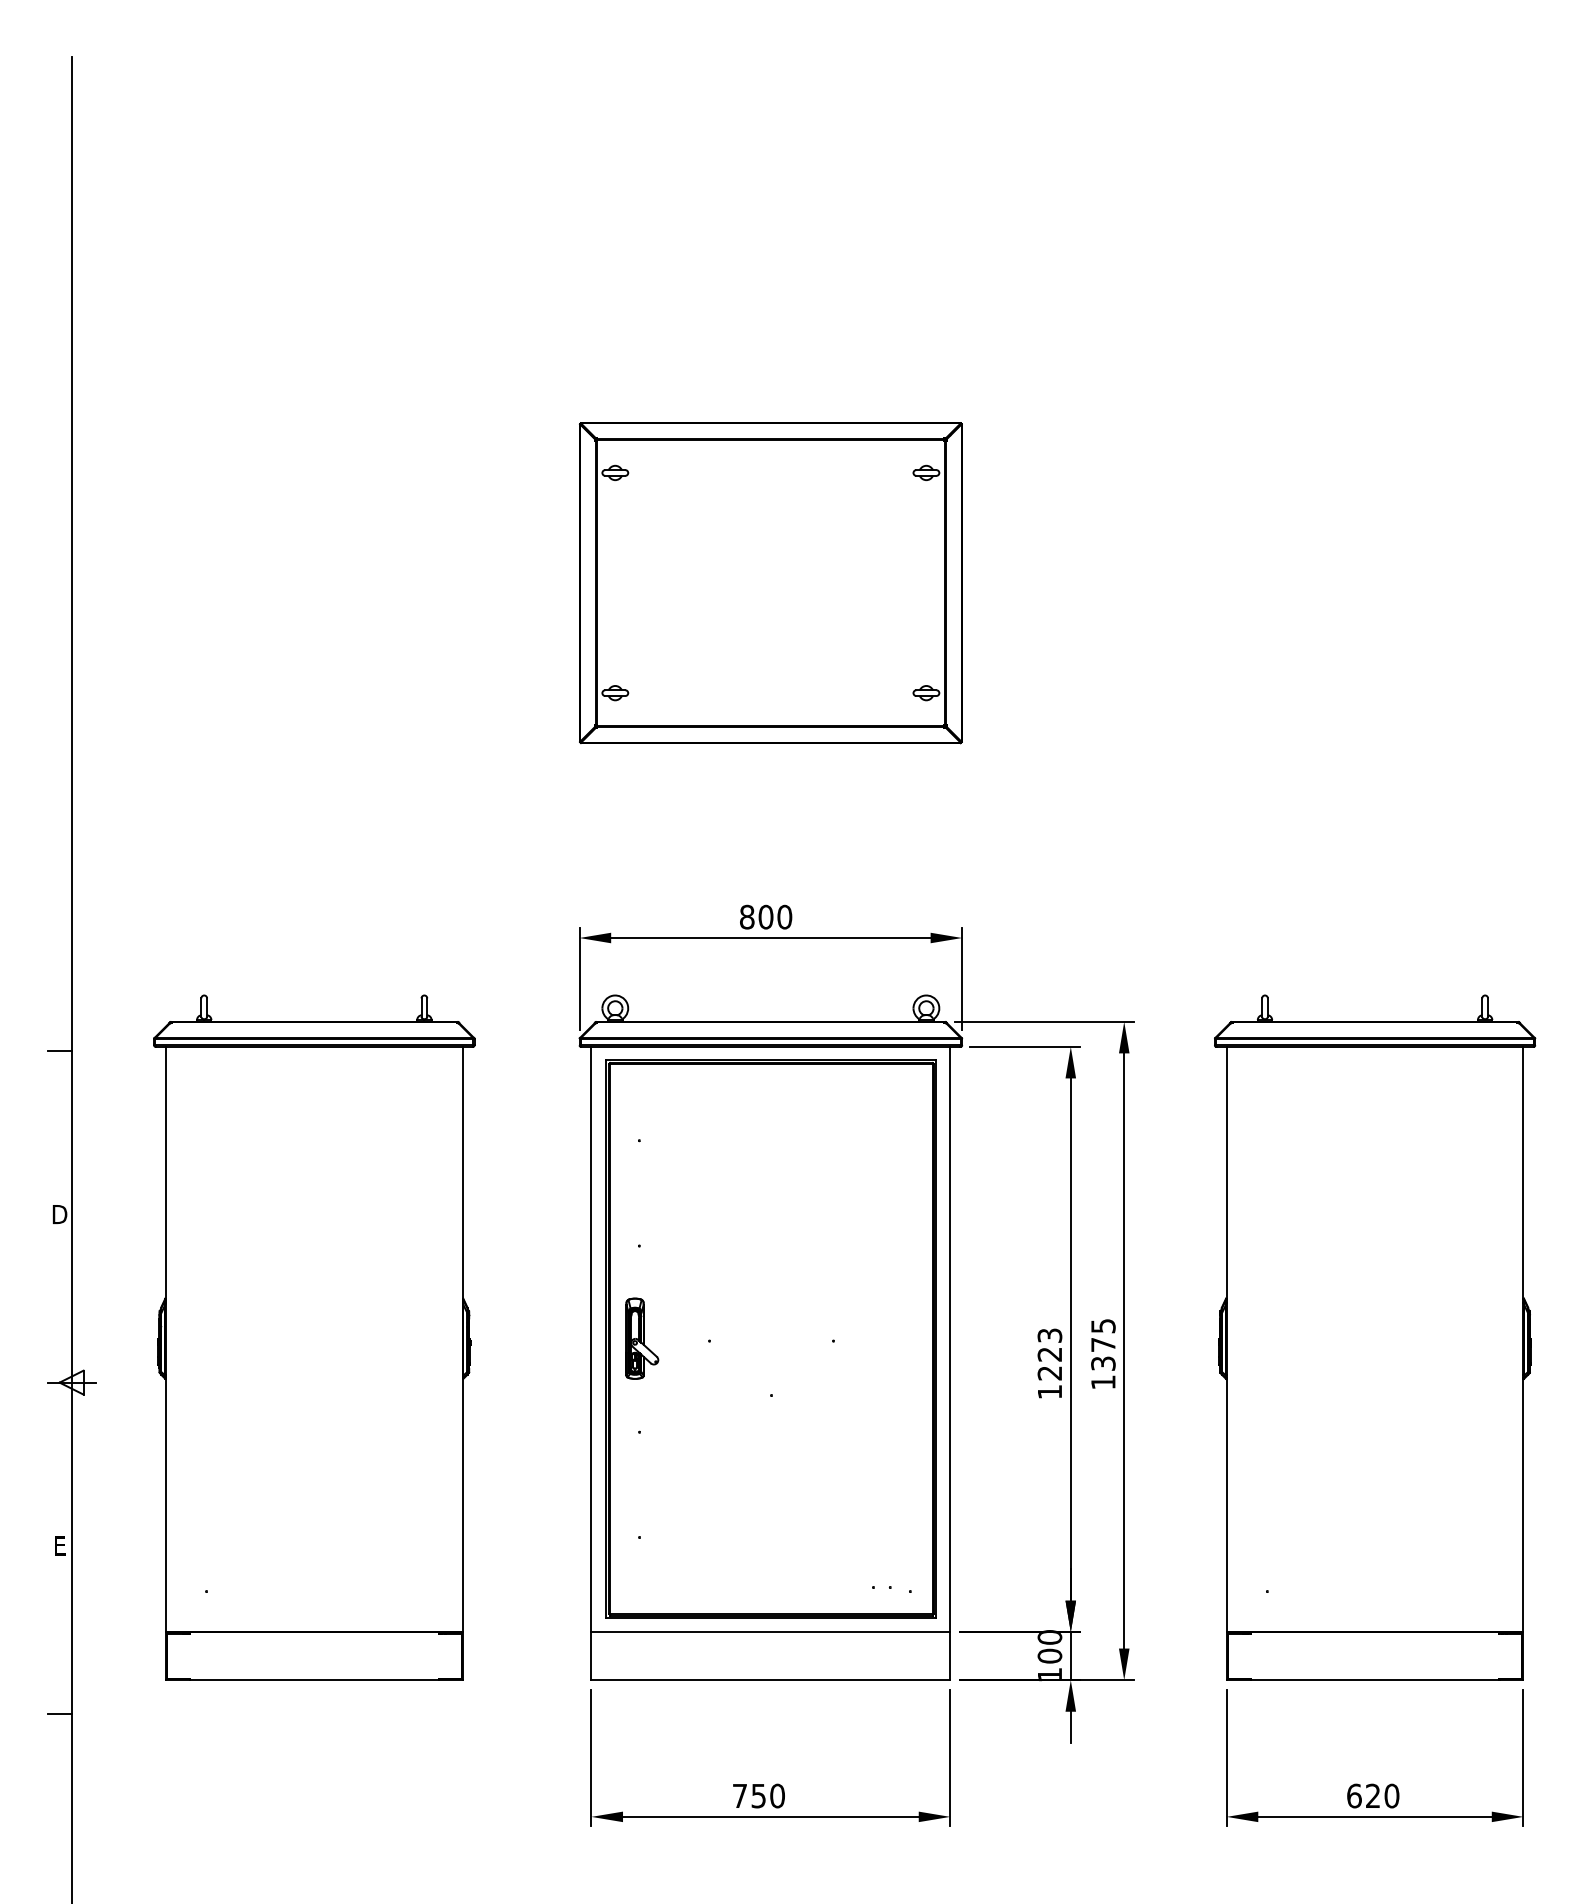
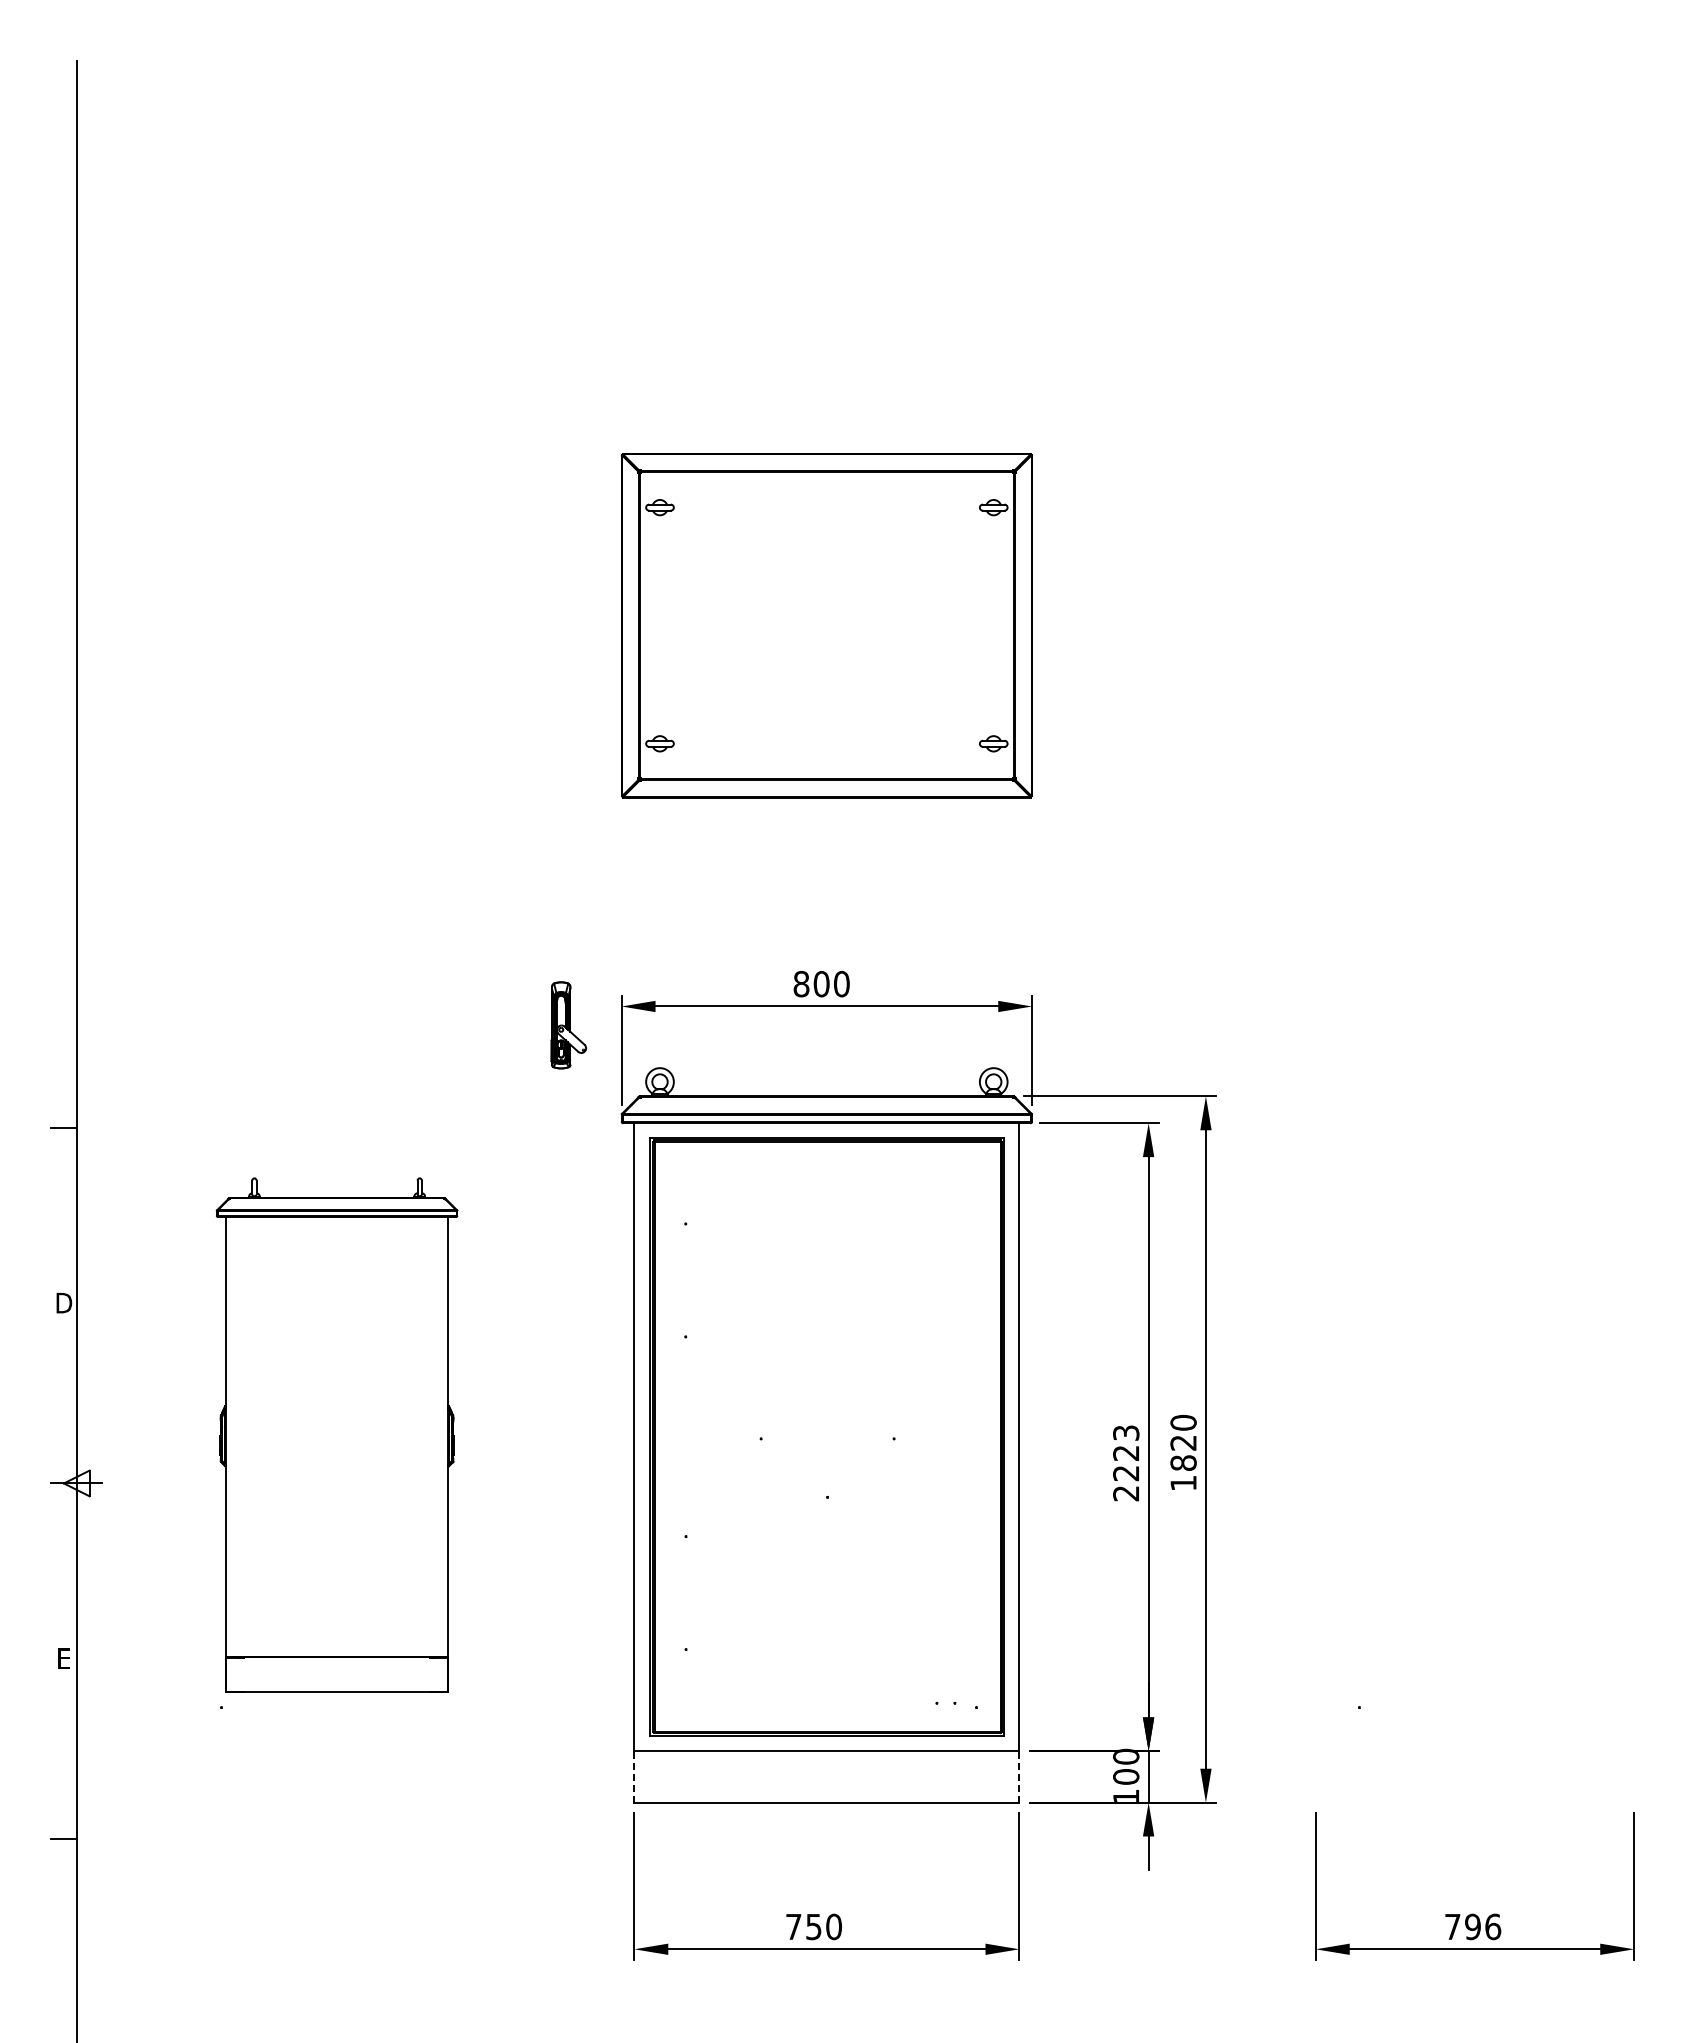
part: (313, 1337) -> (336, 1435), size x0.7
part: (1374, 1337) -> (1474, 1435), removed
part: (641, 1338) -> (568, 1025), moved
text: (1103, 1344) -> (1183, 1442), 1375 -> 1820
text: (1049, 1391) -> (1125, 1493), 1223 -> 2223
line: (591, 1655) -> (634, 1776), solid -> dashed
line: (950, 1655) -> (1019, 1776), solid -> dashed
text: (1373, 1795) -> (1473, 1926), 620 -> 796

